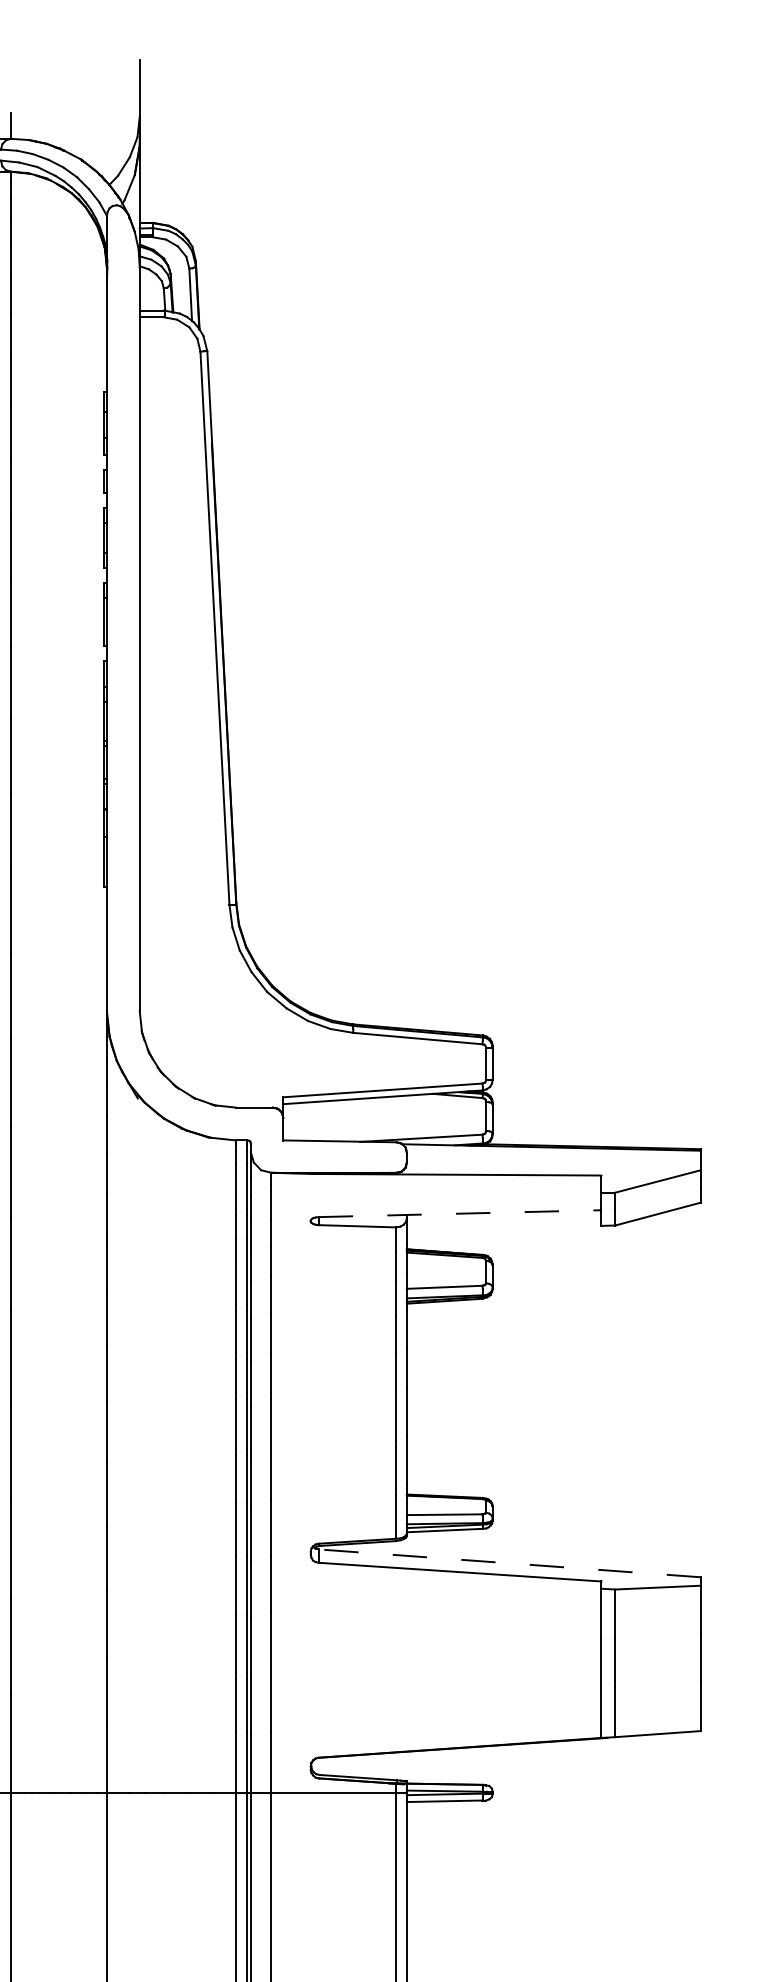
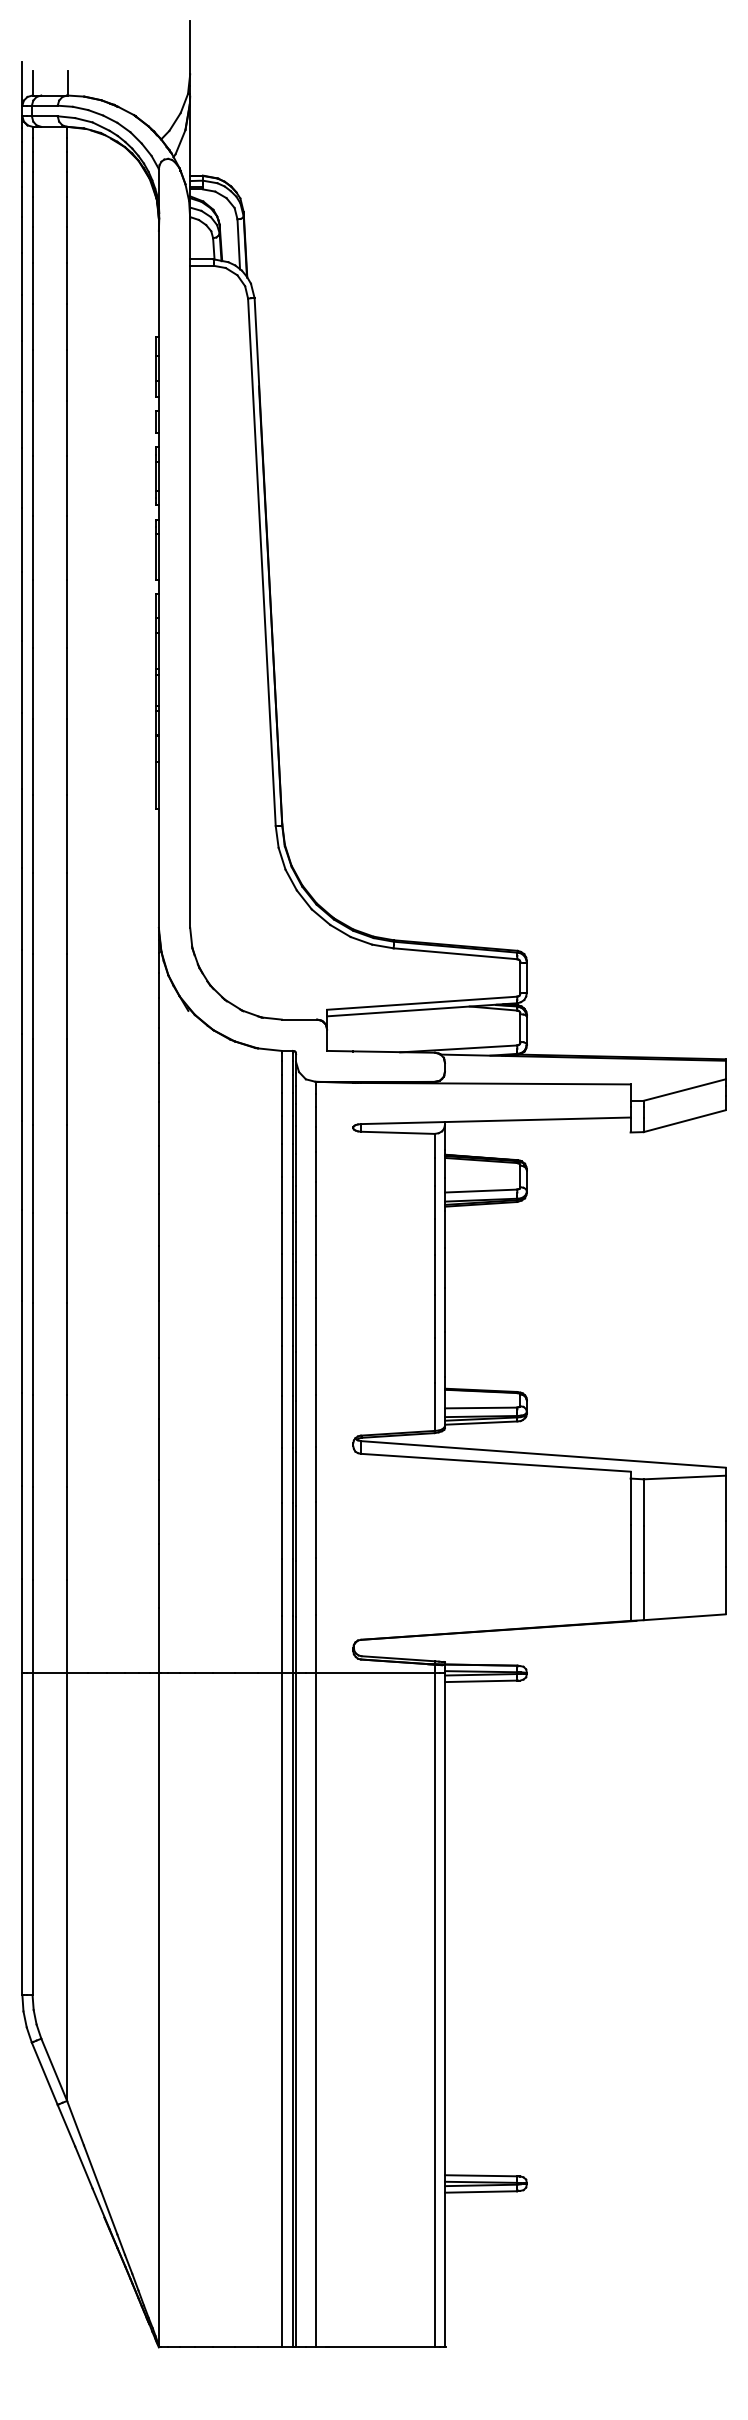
line: (459, 1213) -> (495, 1120), dashed -> solid
line: (510, 1563) -> (543, 1454), dashed -> solid

